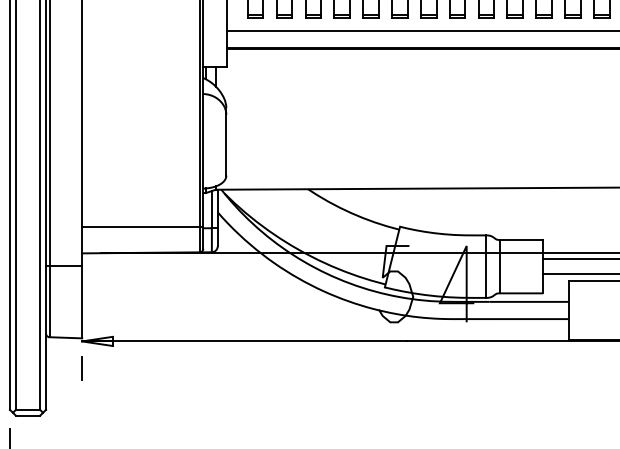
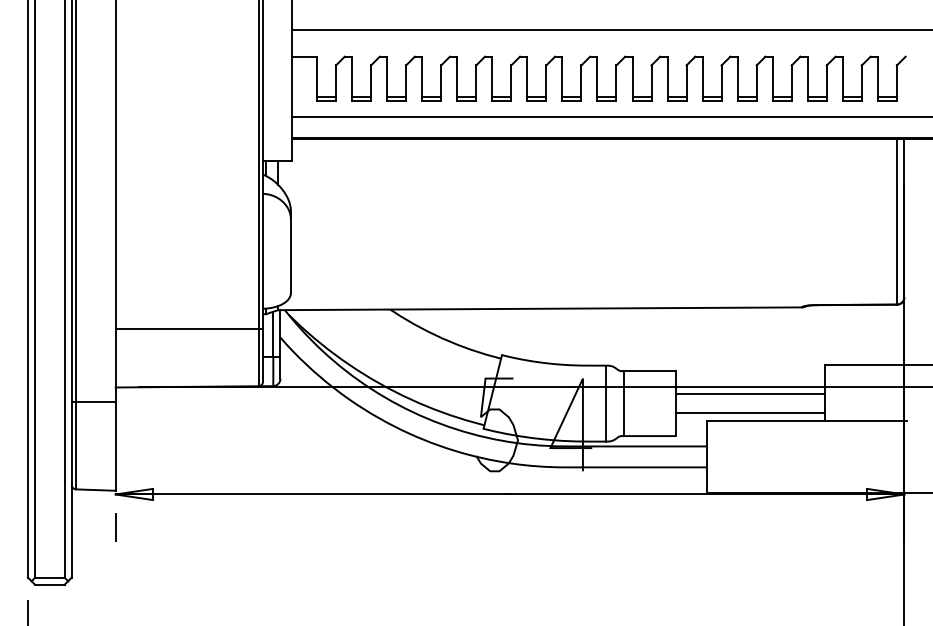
line: (142, 227) -> (188, 329), moved

